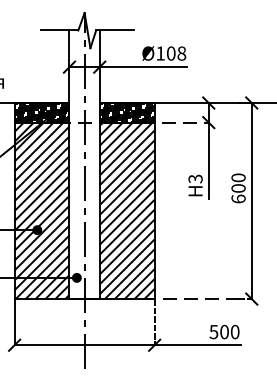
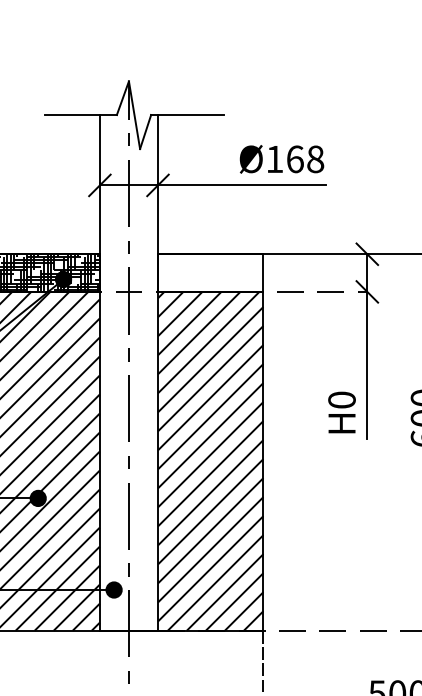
text: (171, 53) -> (295, 159), Ø108 -> Ø168
hatch: (126, 112) -> (209, 272), removed
text: (195, 178) -> (341, 399), H3 -> H0

